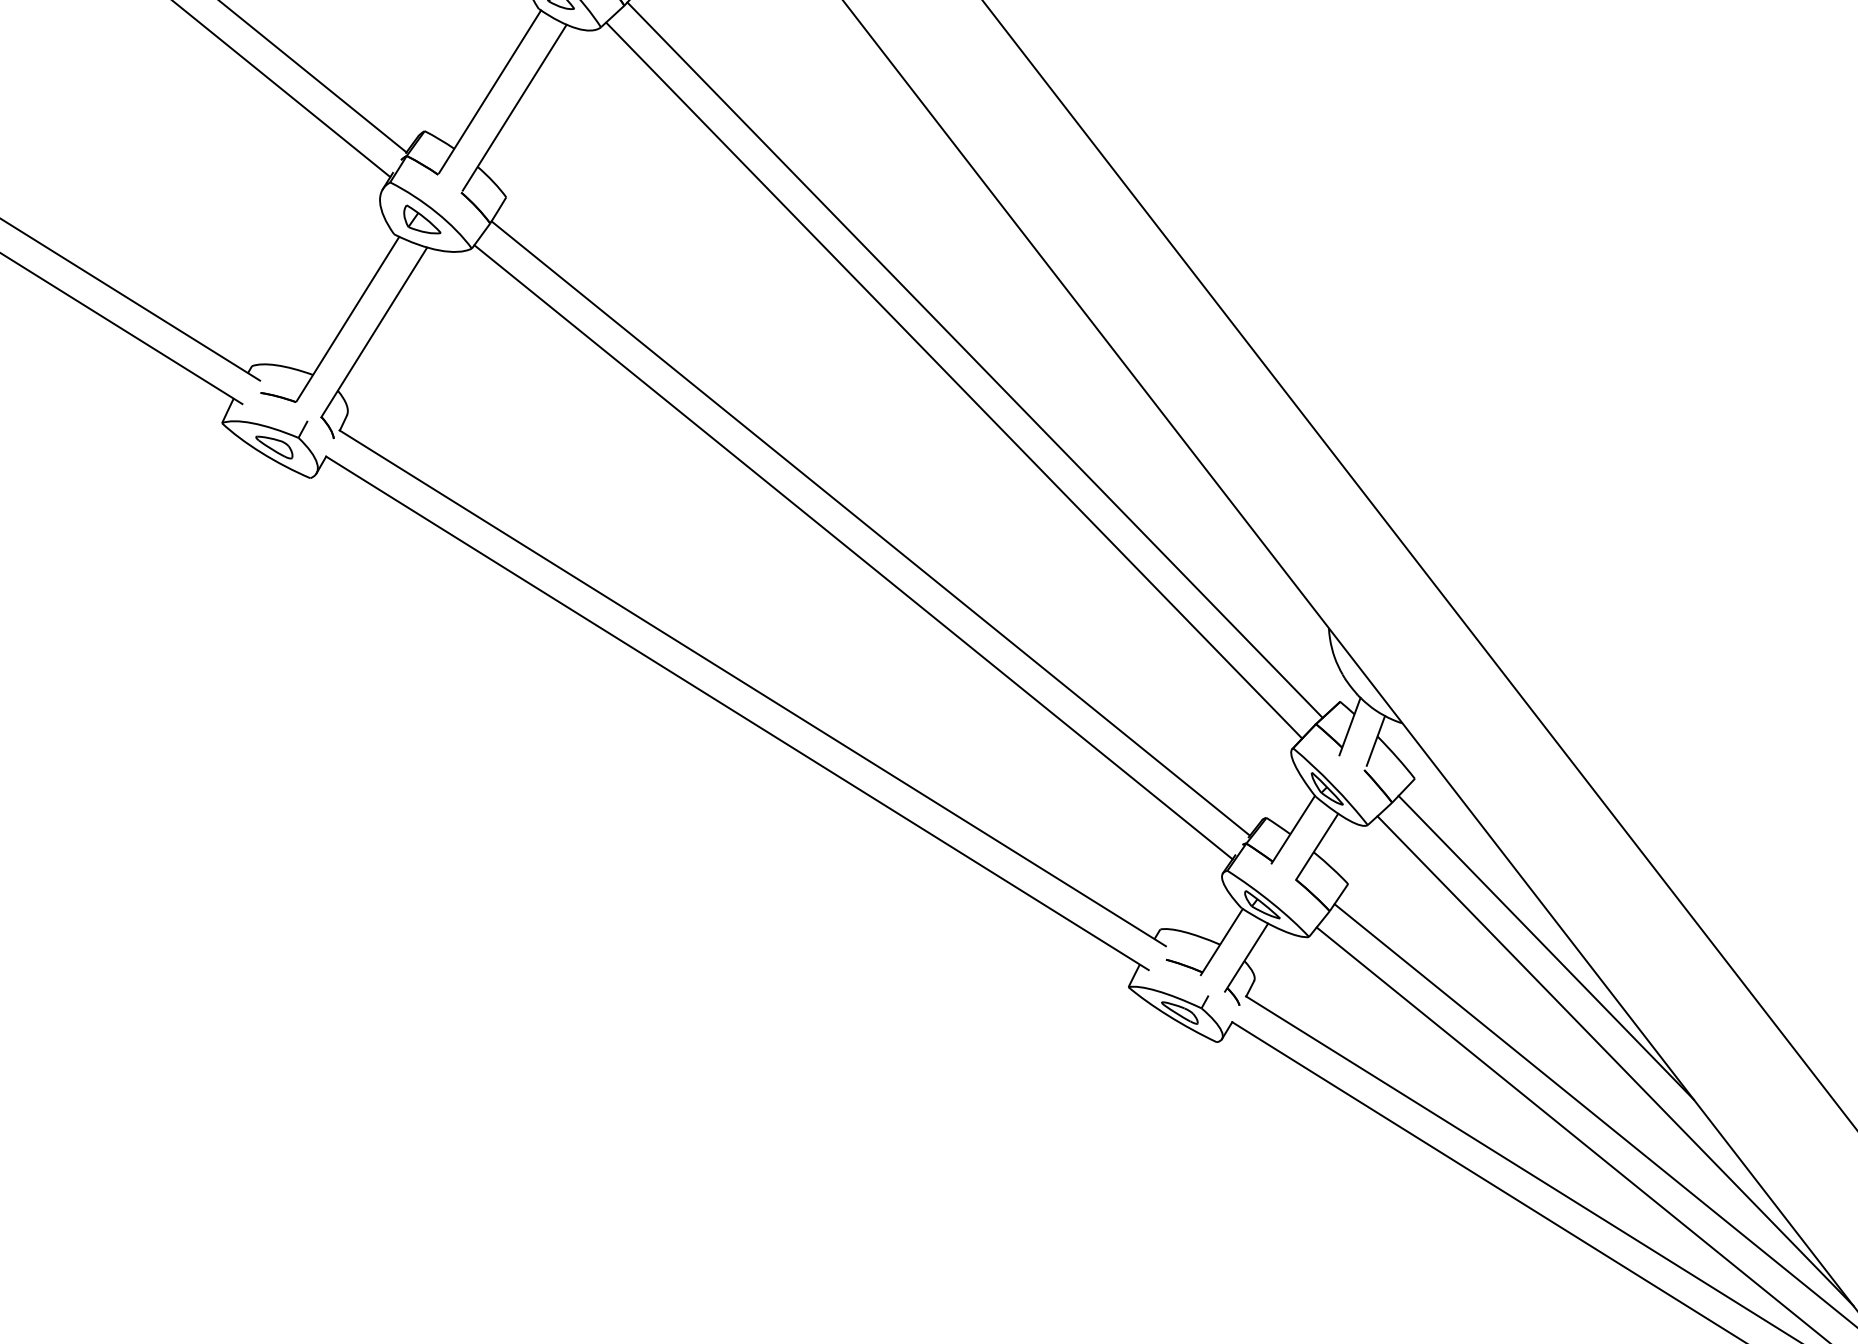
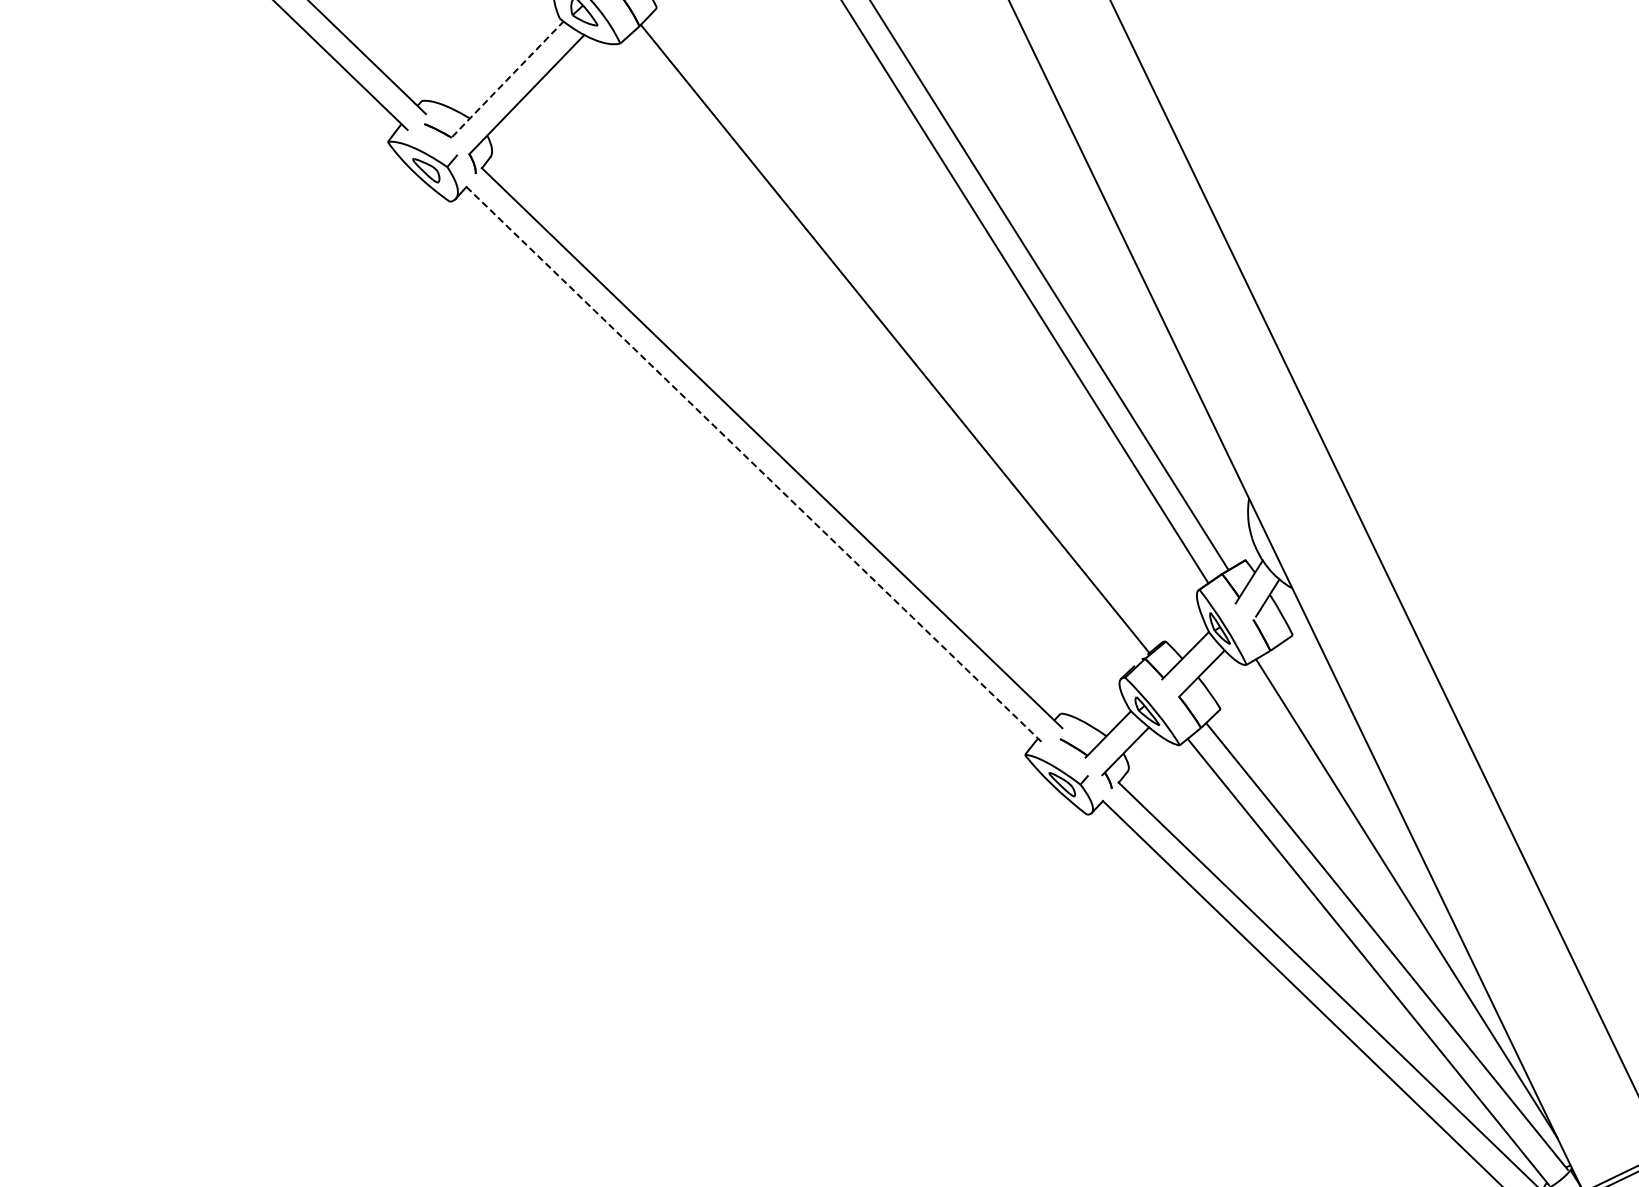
line: (348, 317) -> (508, 78), solid -> dashed
line: (852, 552) -> (876, 355), removed
line: (737, 714) -> (755, 466), solid -> dashed
line: (1545, 947) -> (1369, 794), removed

